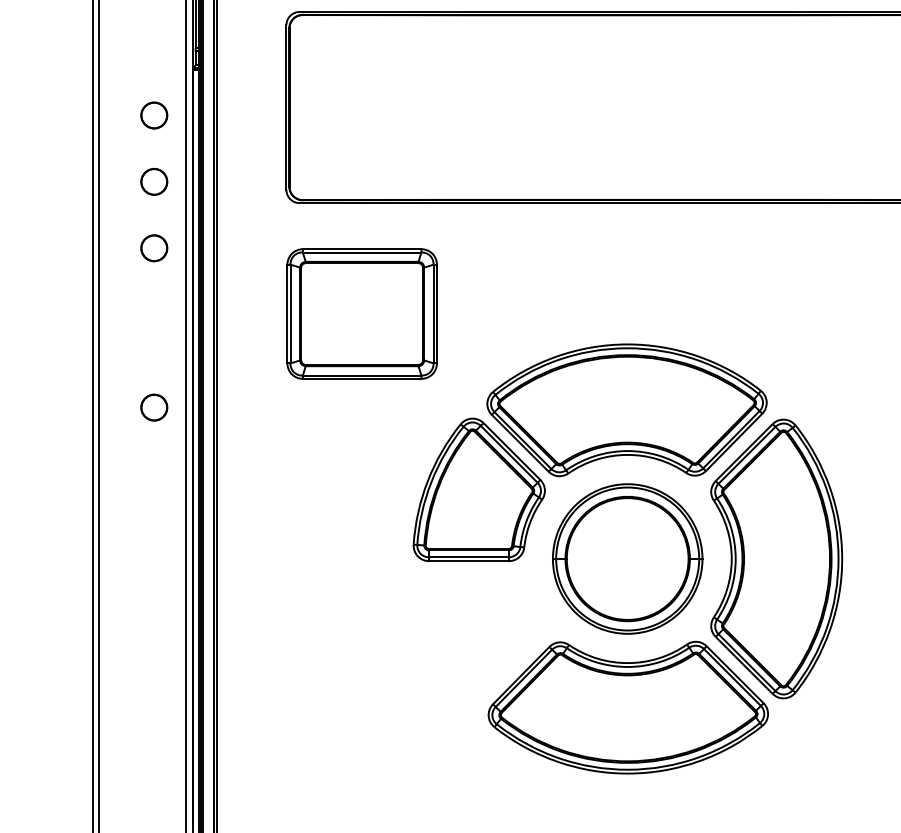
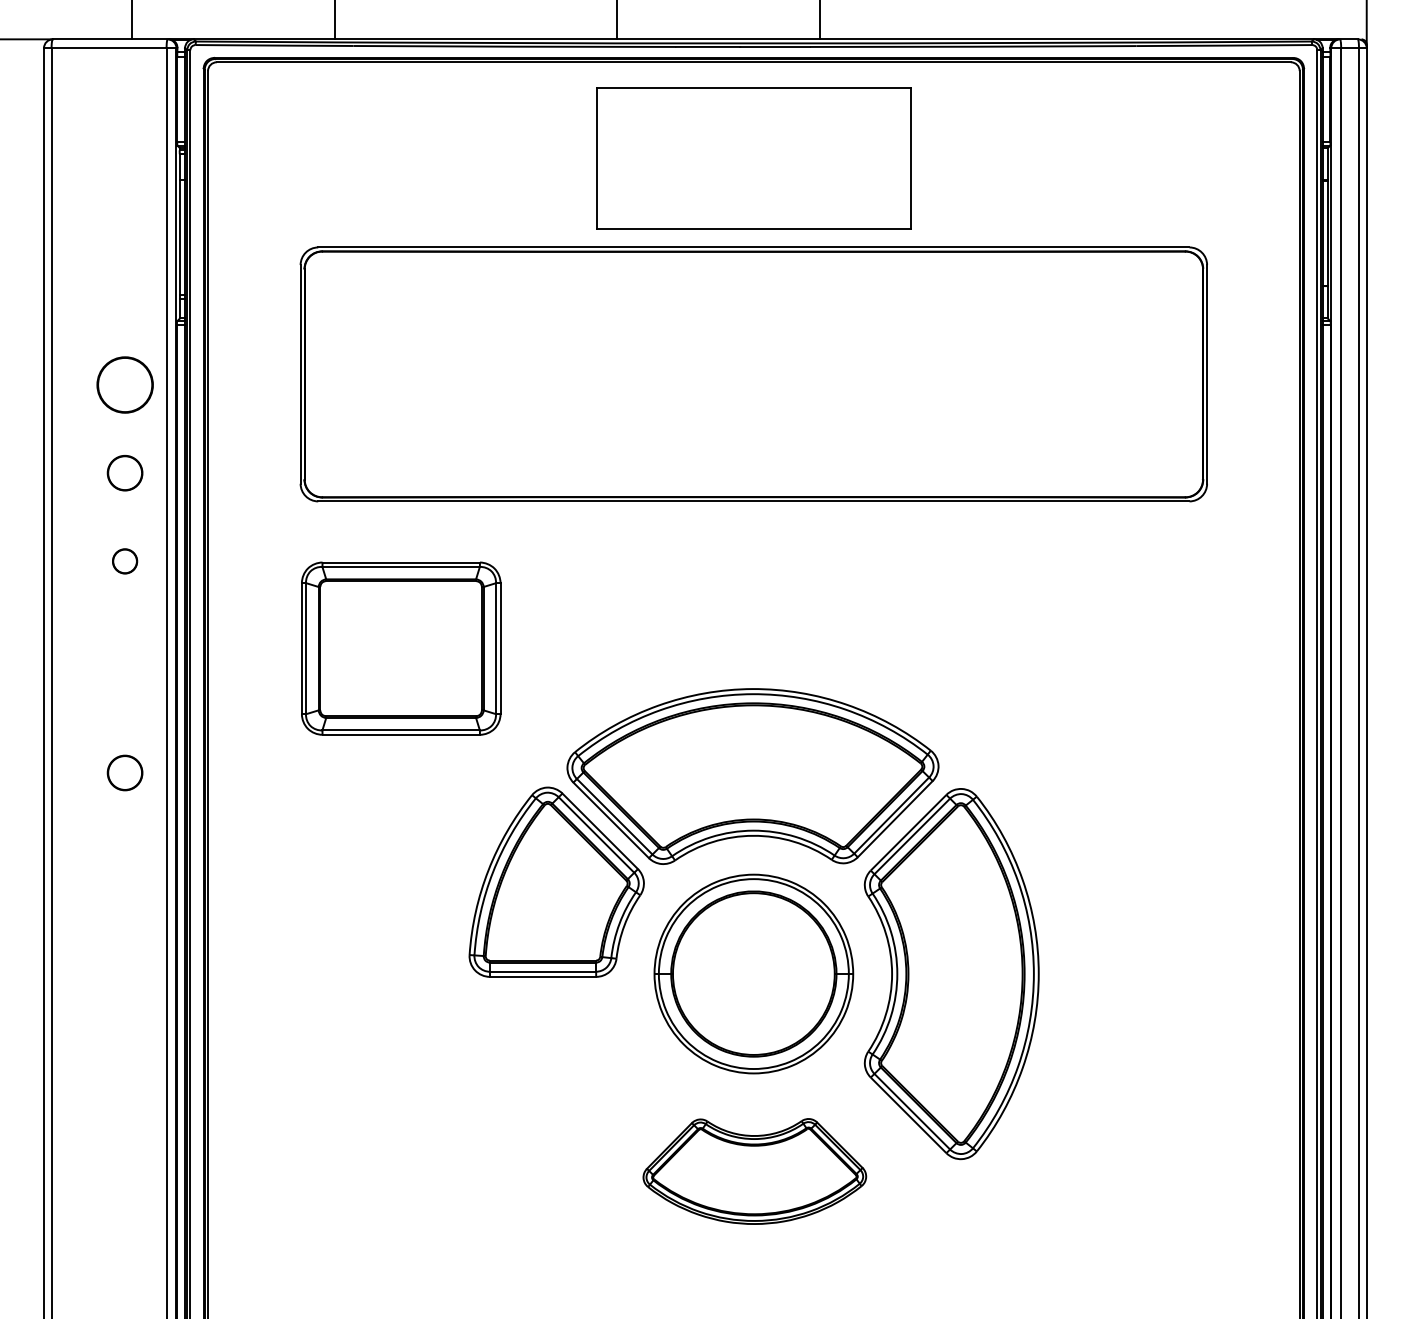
part: (153, 115) -> (124, 384), size x1.6
part: (153, 248) -> (124, 561), size x0.7
part: (628, 707) -> (754, 1171), size x0.6

